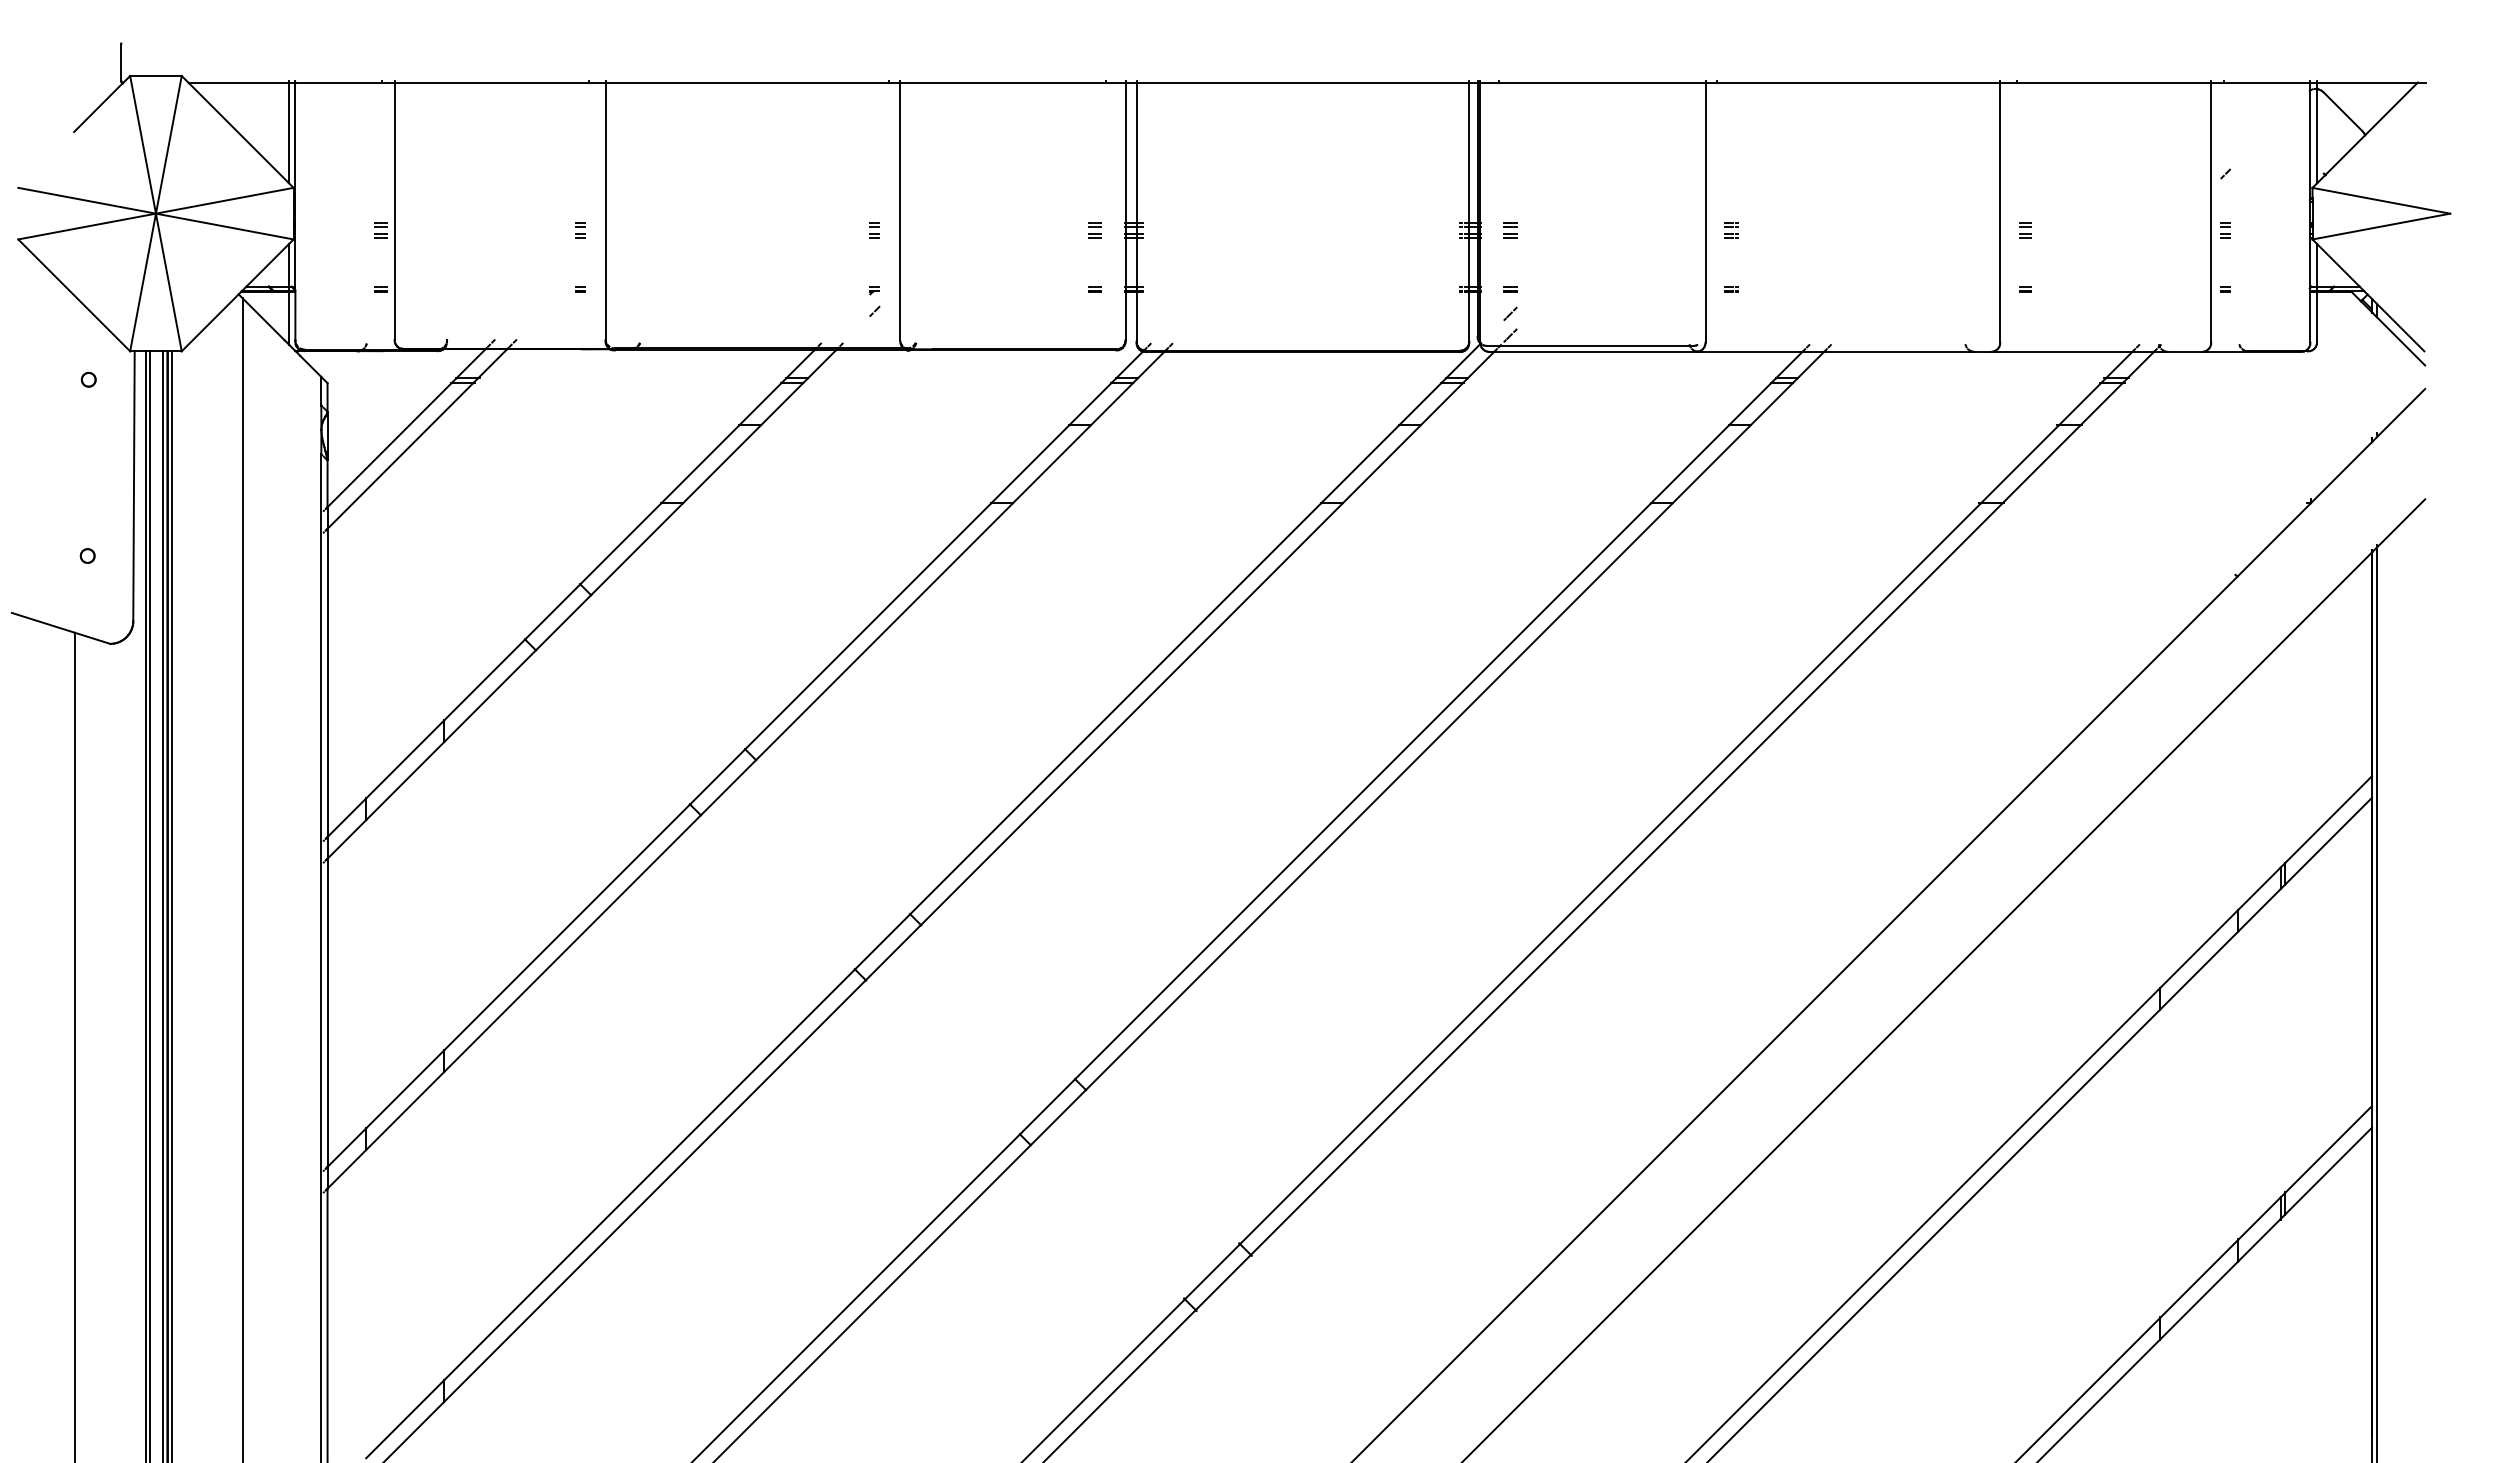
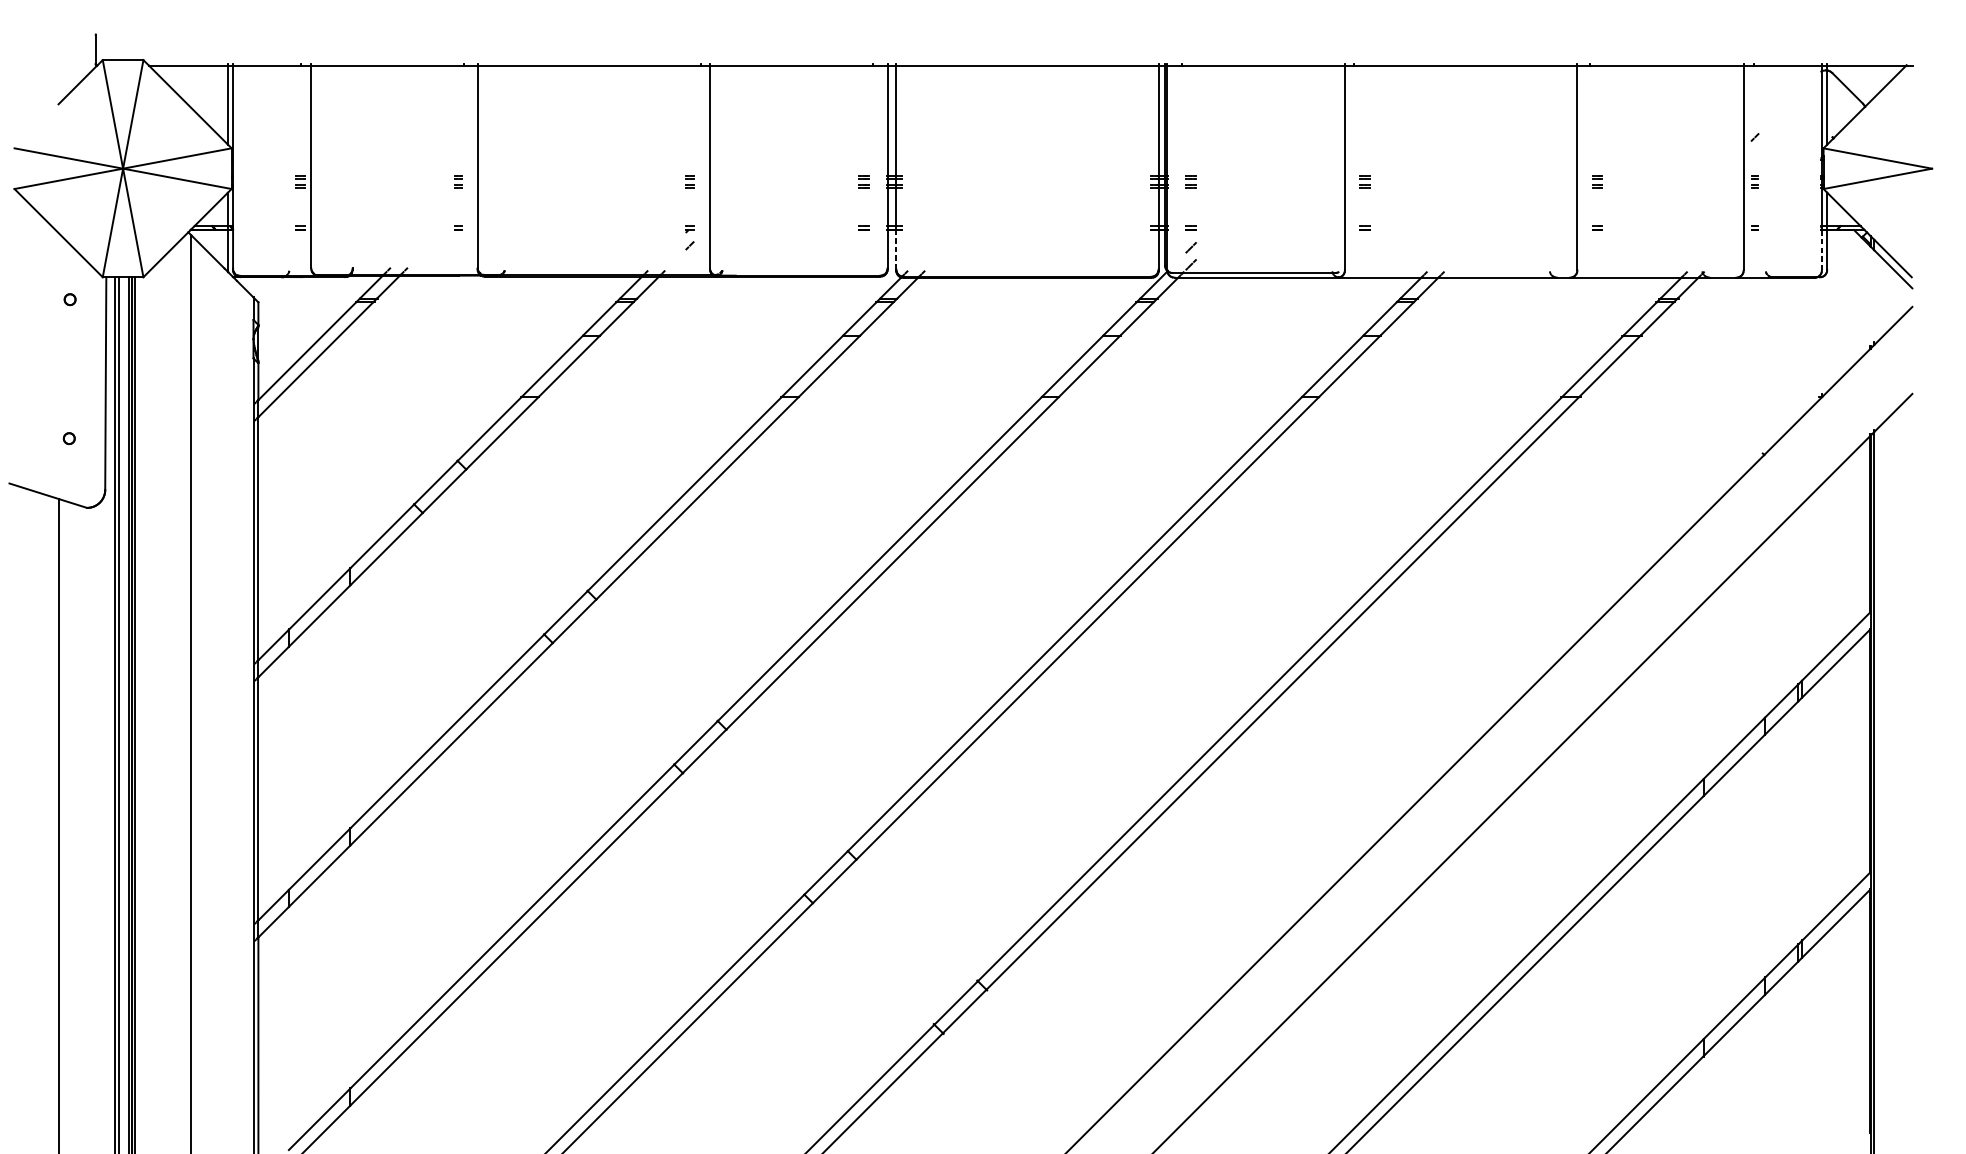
line: (1136, 316) -> (896, 249), solid -> dashed
line: (2310, 317) -> (1821, 250), solid -> dashed

